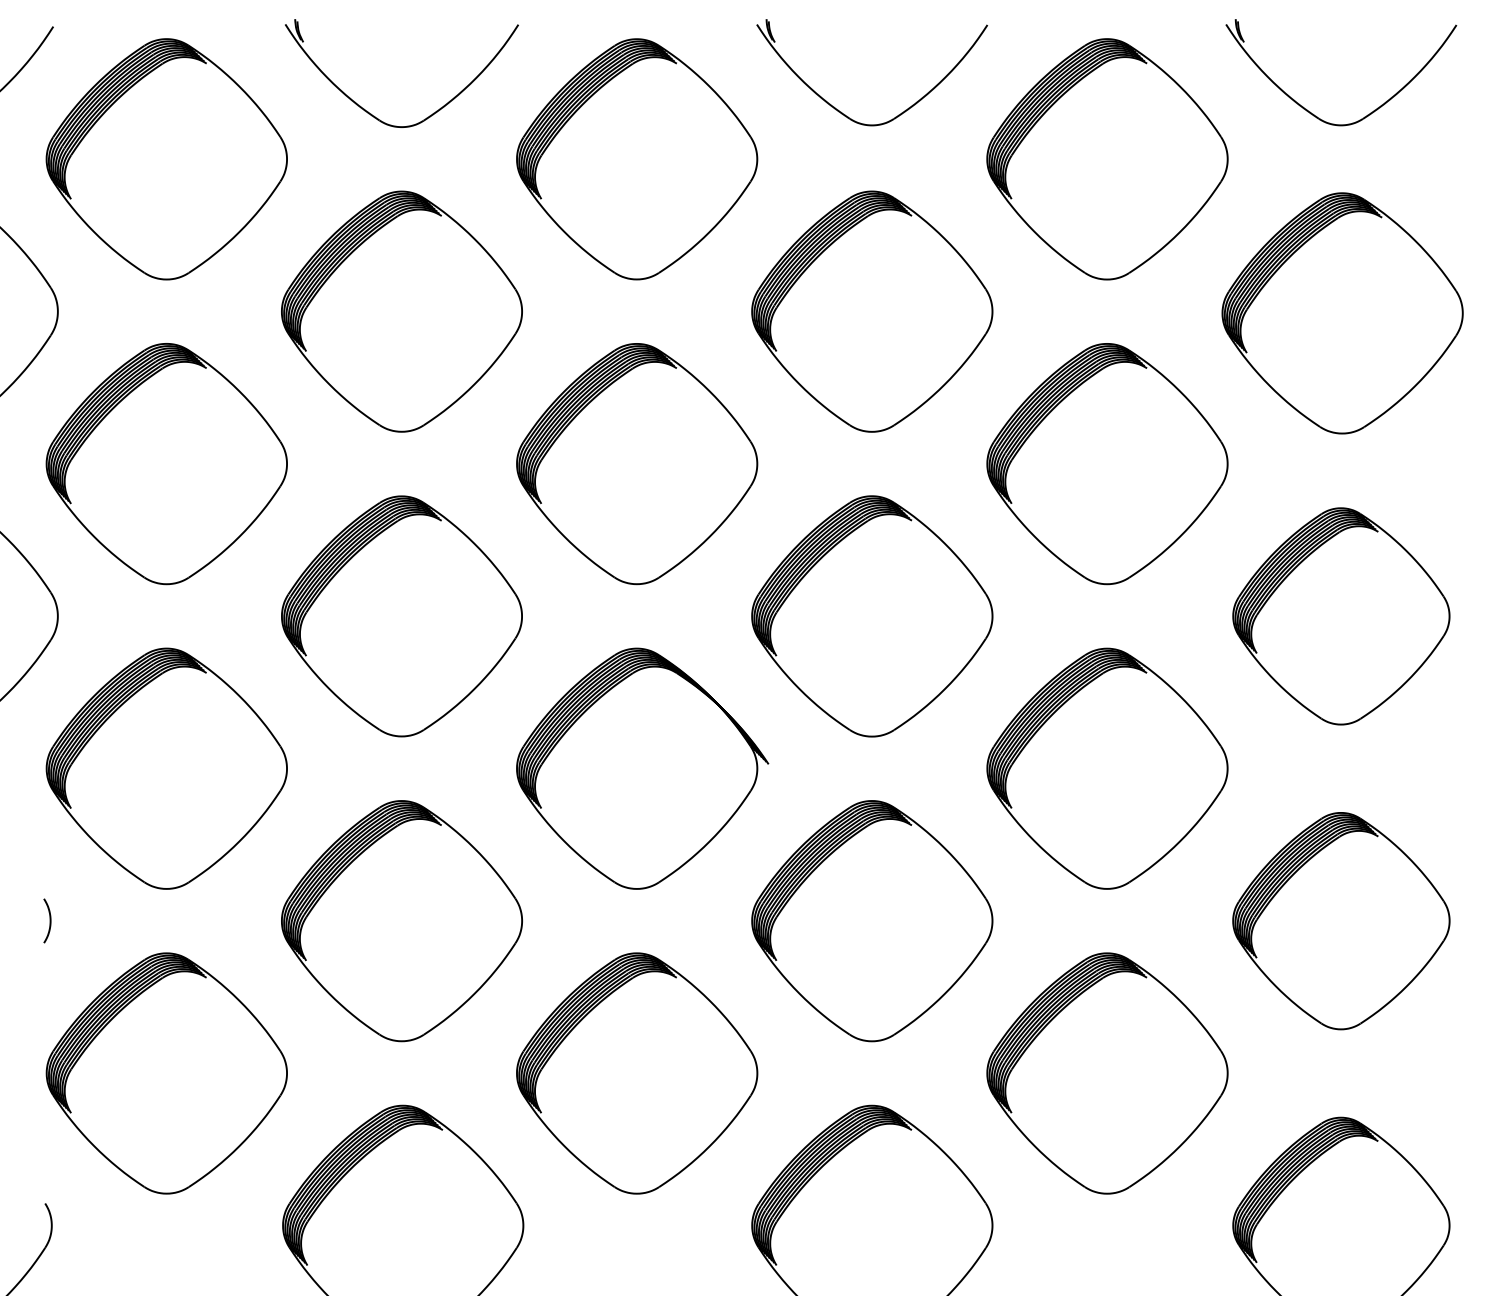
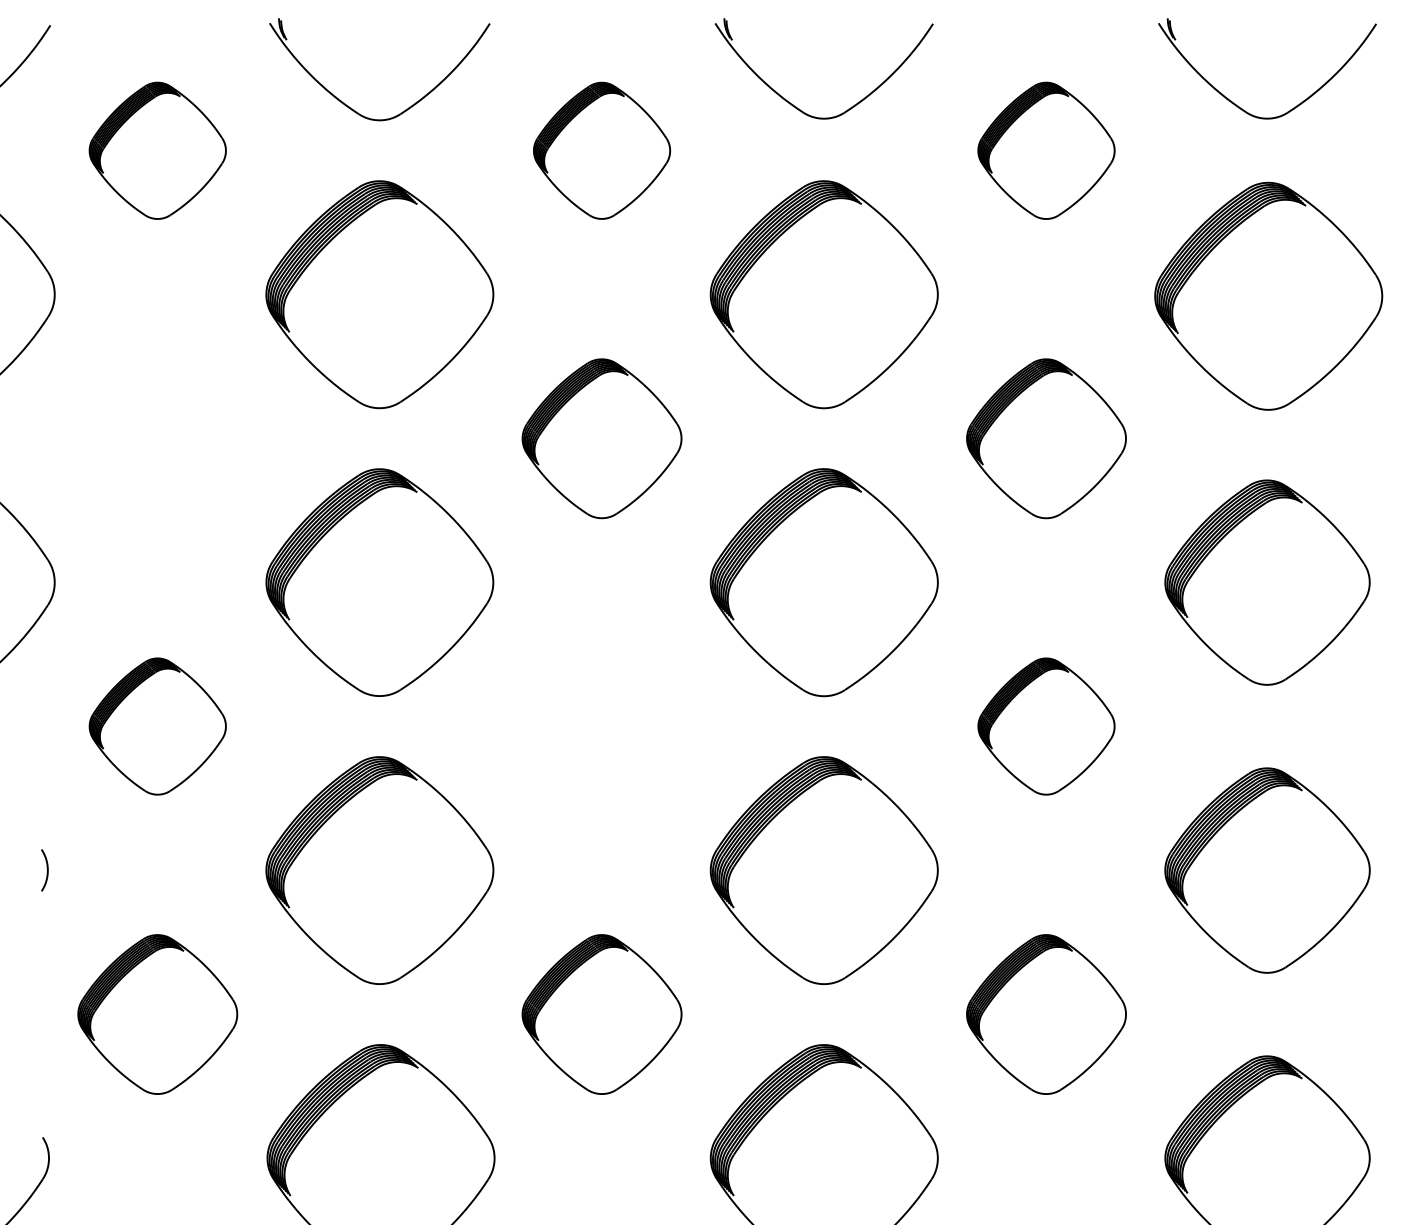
part: (166, 159) -> (157, 150), size x0.6
part: (636, 159) -> (601, 150), size x0.6
part: (1107, 159) -> (1046, 150), size x0.6
part: (166, 463) -> (157, 438), removed
part: (636, 463) -> (601, 438), size x0.7
part: (1107, 463) -> (1046, 438), size x0.7
part: (166, 768) -> (157, 726), size x0.6
part: (641, 768) -> (606, 726), removed
part: (1107, 768) -> (1046, 726), size x0.6
part: (166, 1073) -> (157, 1014), size x0.7
part: (636, 1073) -> (601, 1014), size x0.7
part: (1107, 1073) -> (1046, 1014), size x0.7

